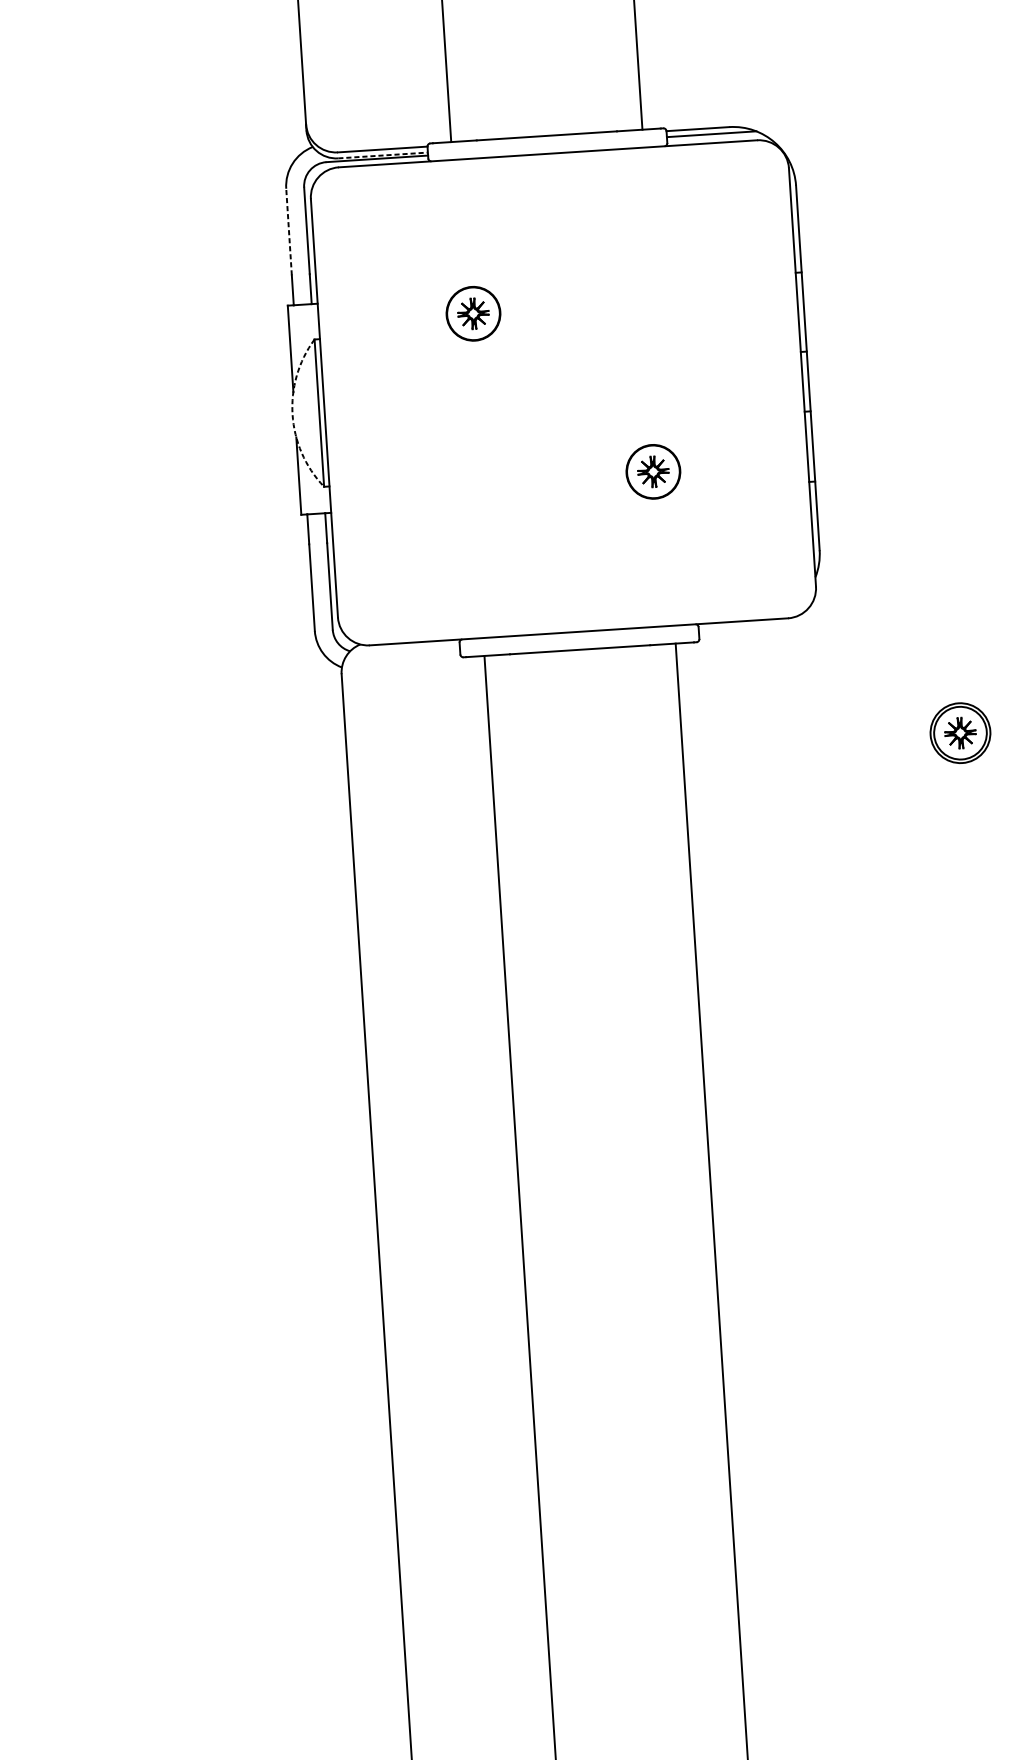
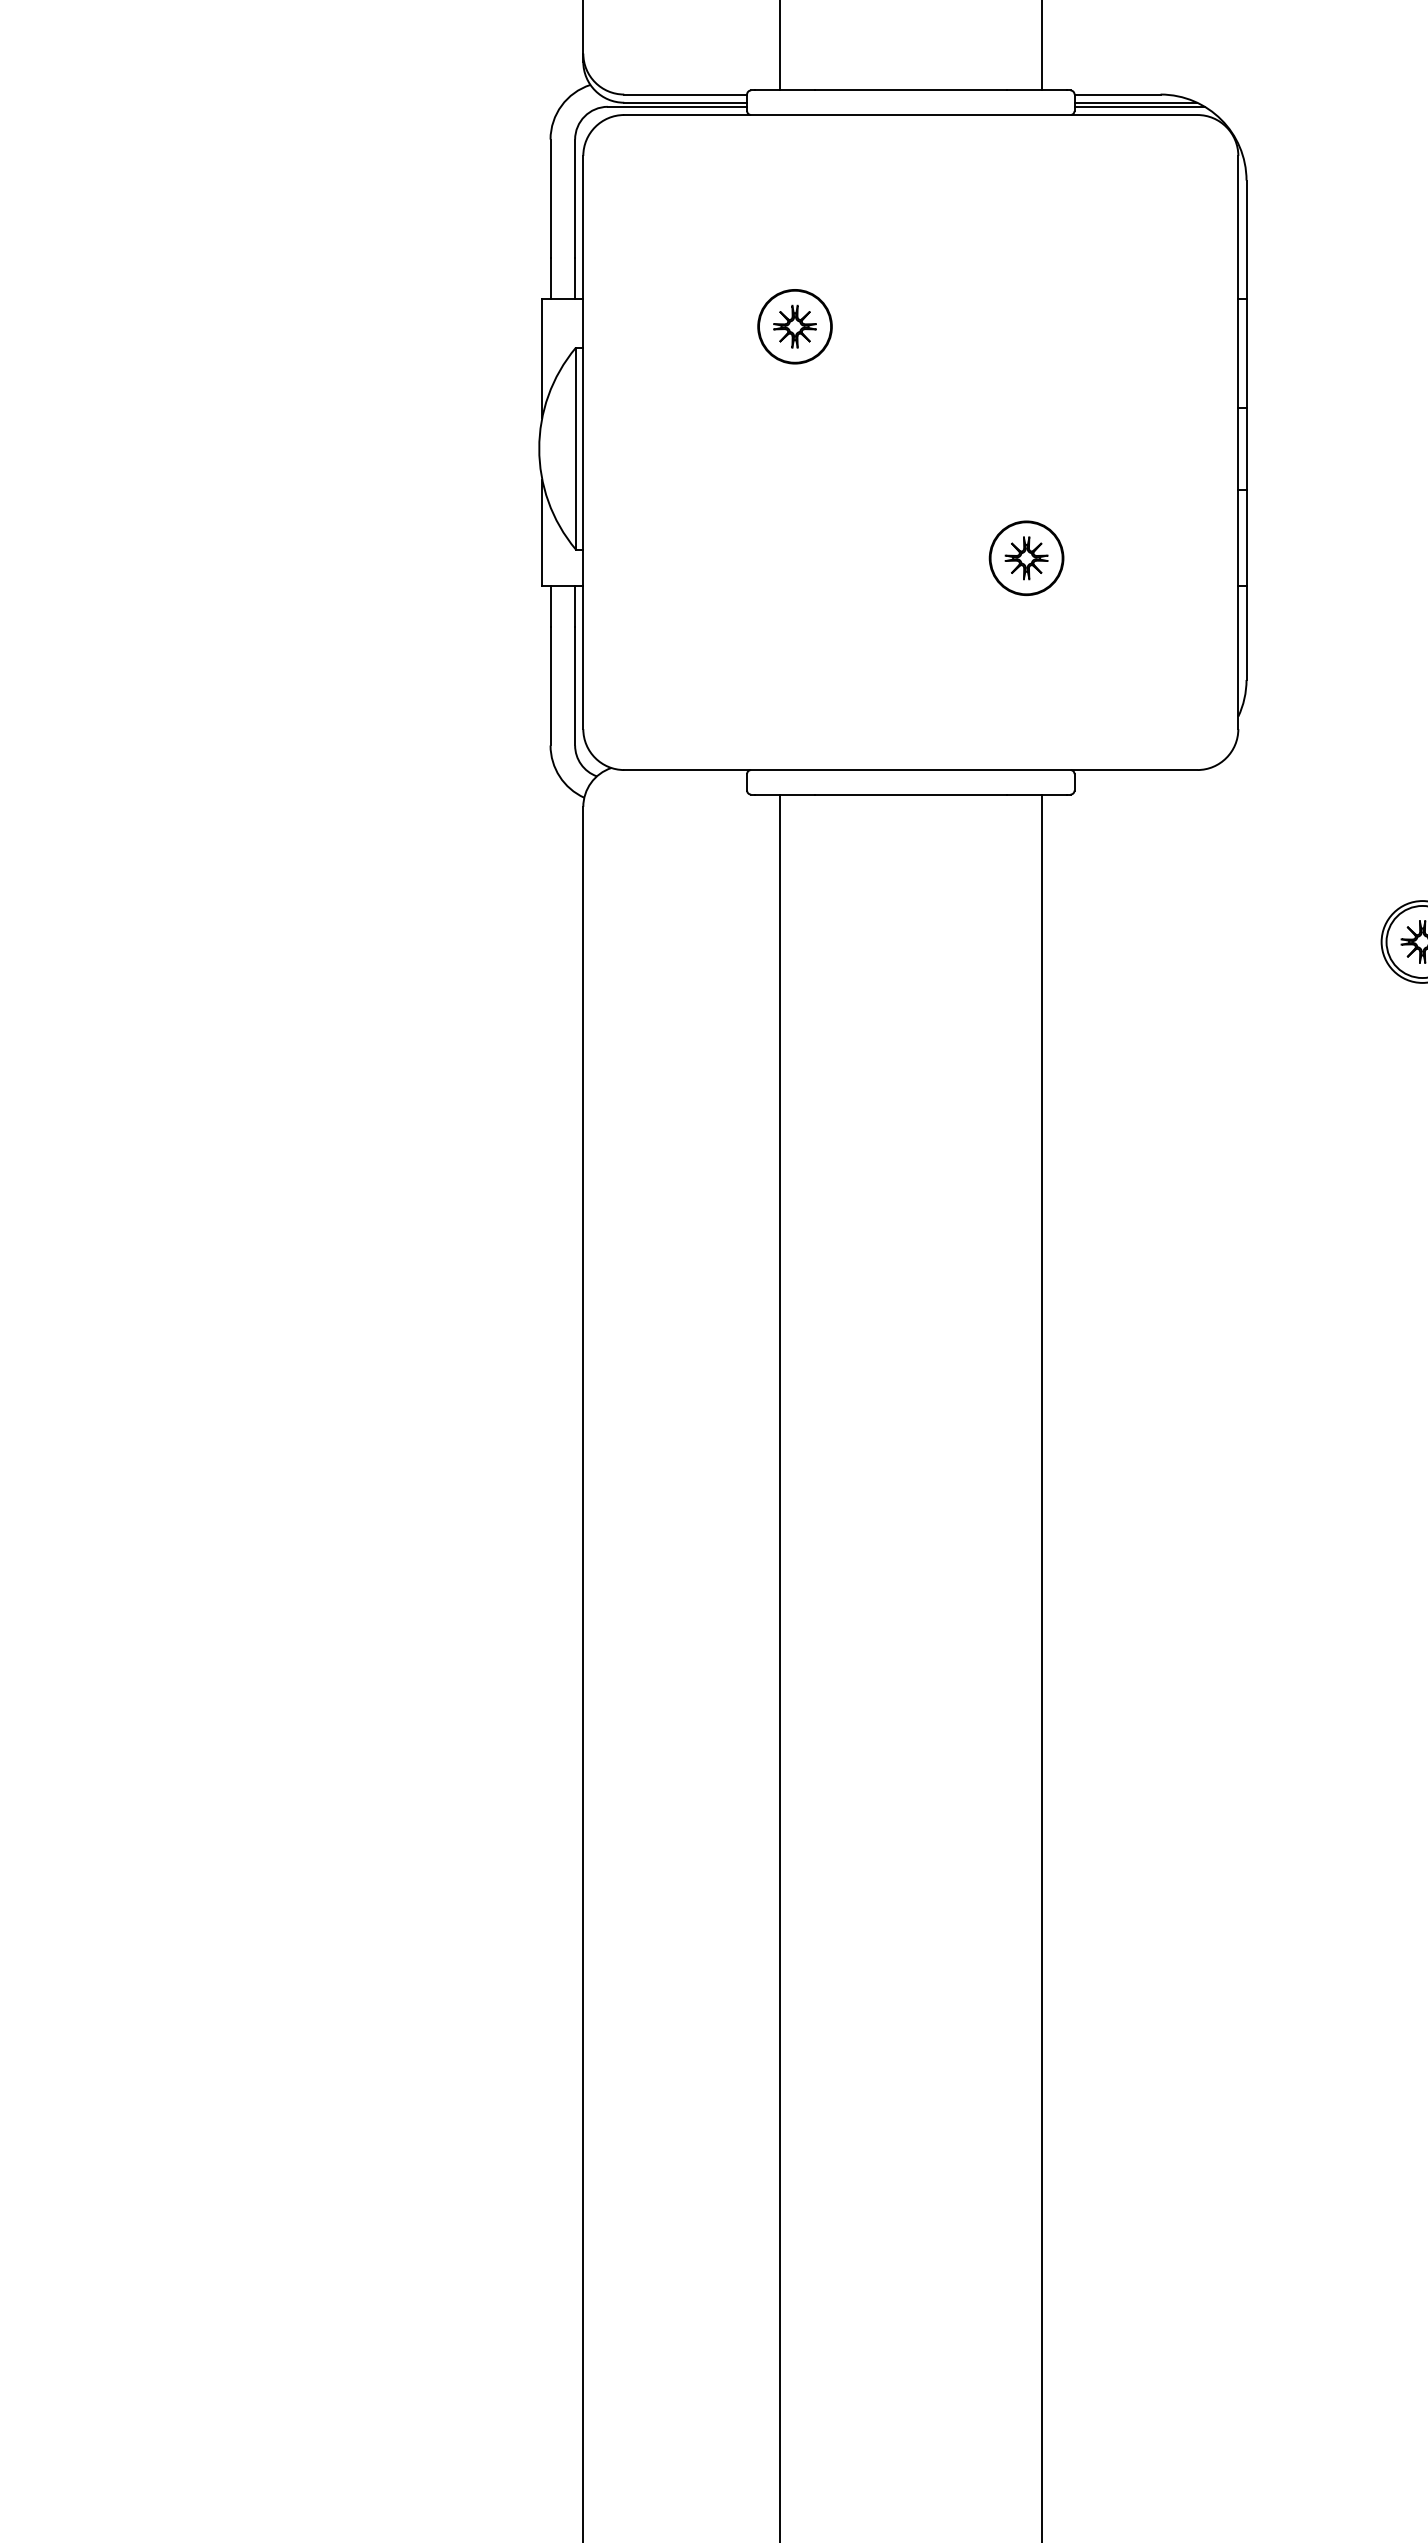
line: (714, 136) -> (1139, 106), added
line: (383, 155) -> (686, 102), dashed -> solid
line: (288, 231) -> (550, 198), dashed -> solid
arc: (292, 414) -> (539, 448), dashed -> solid

